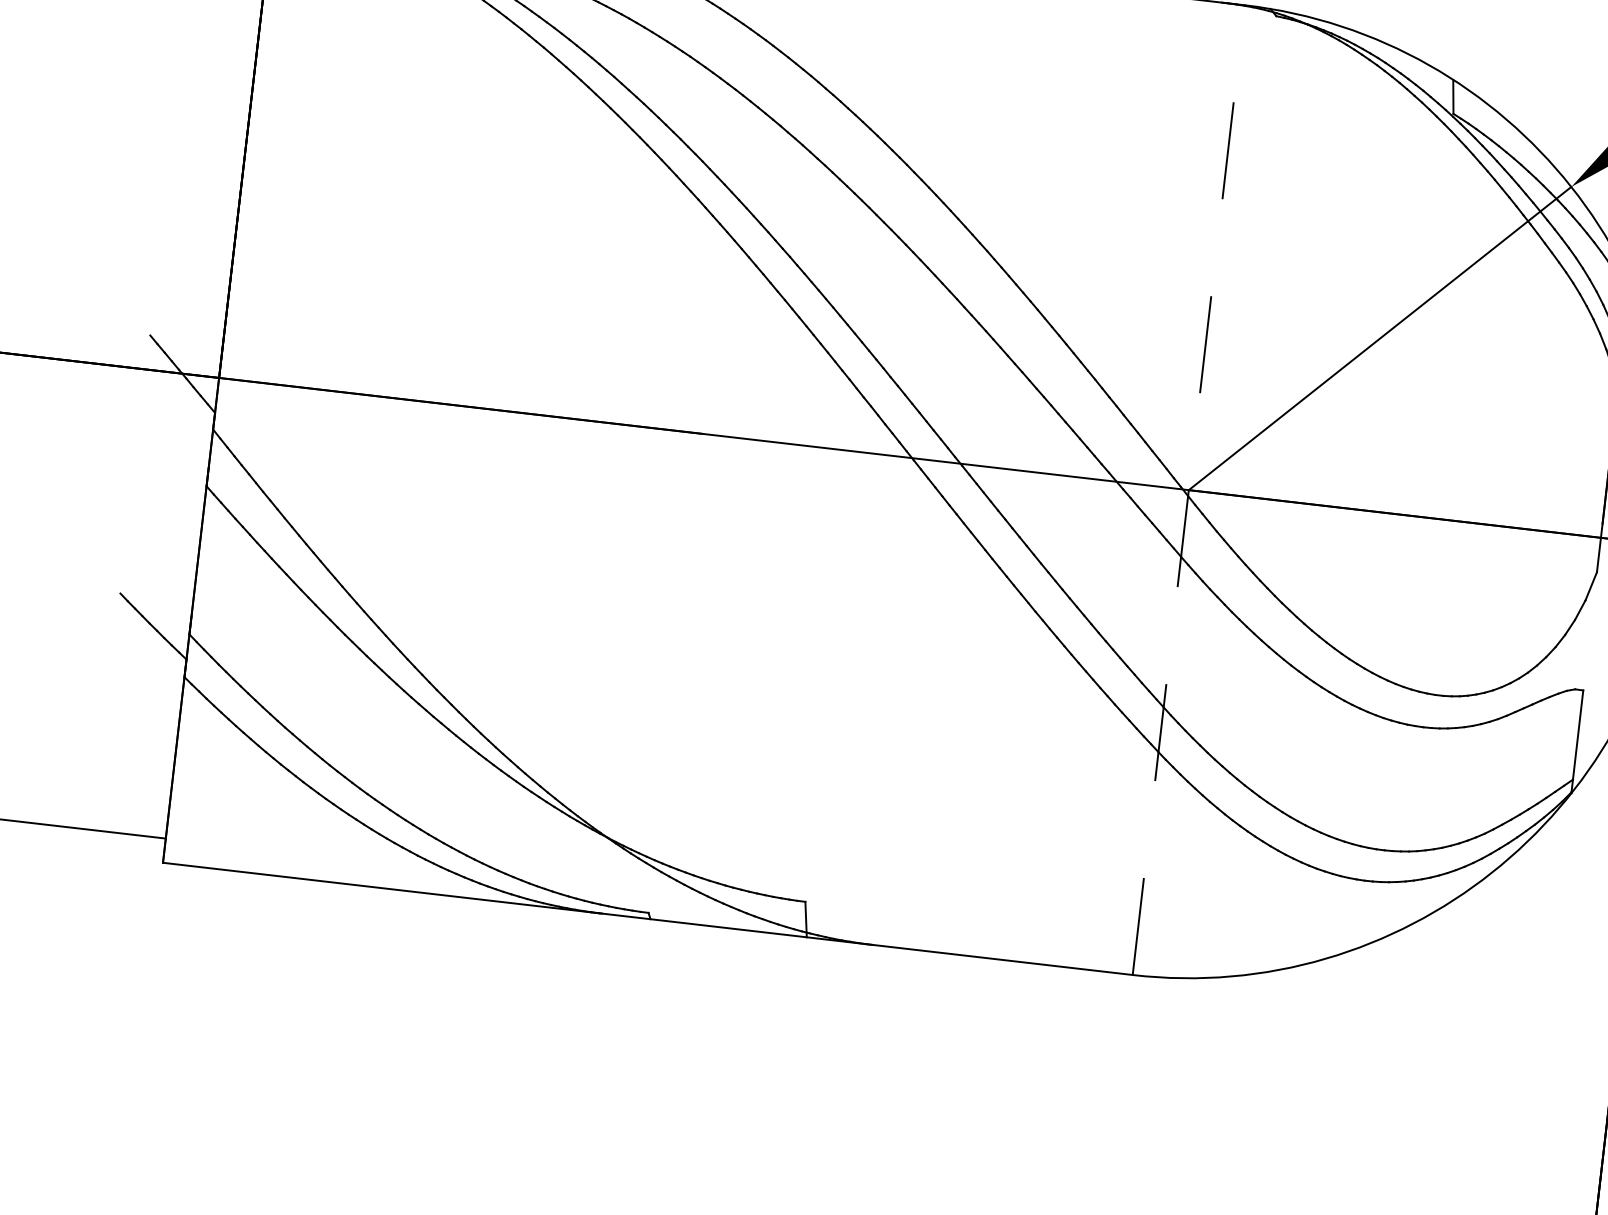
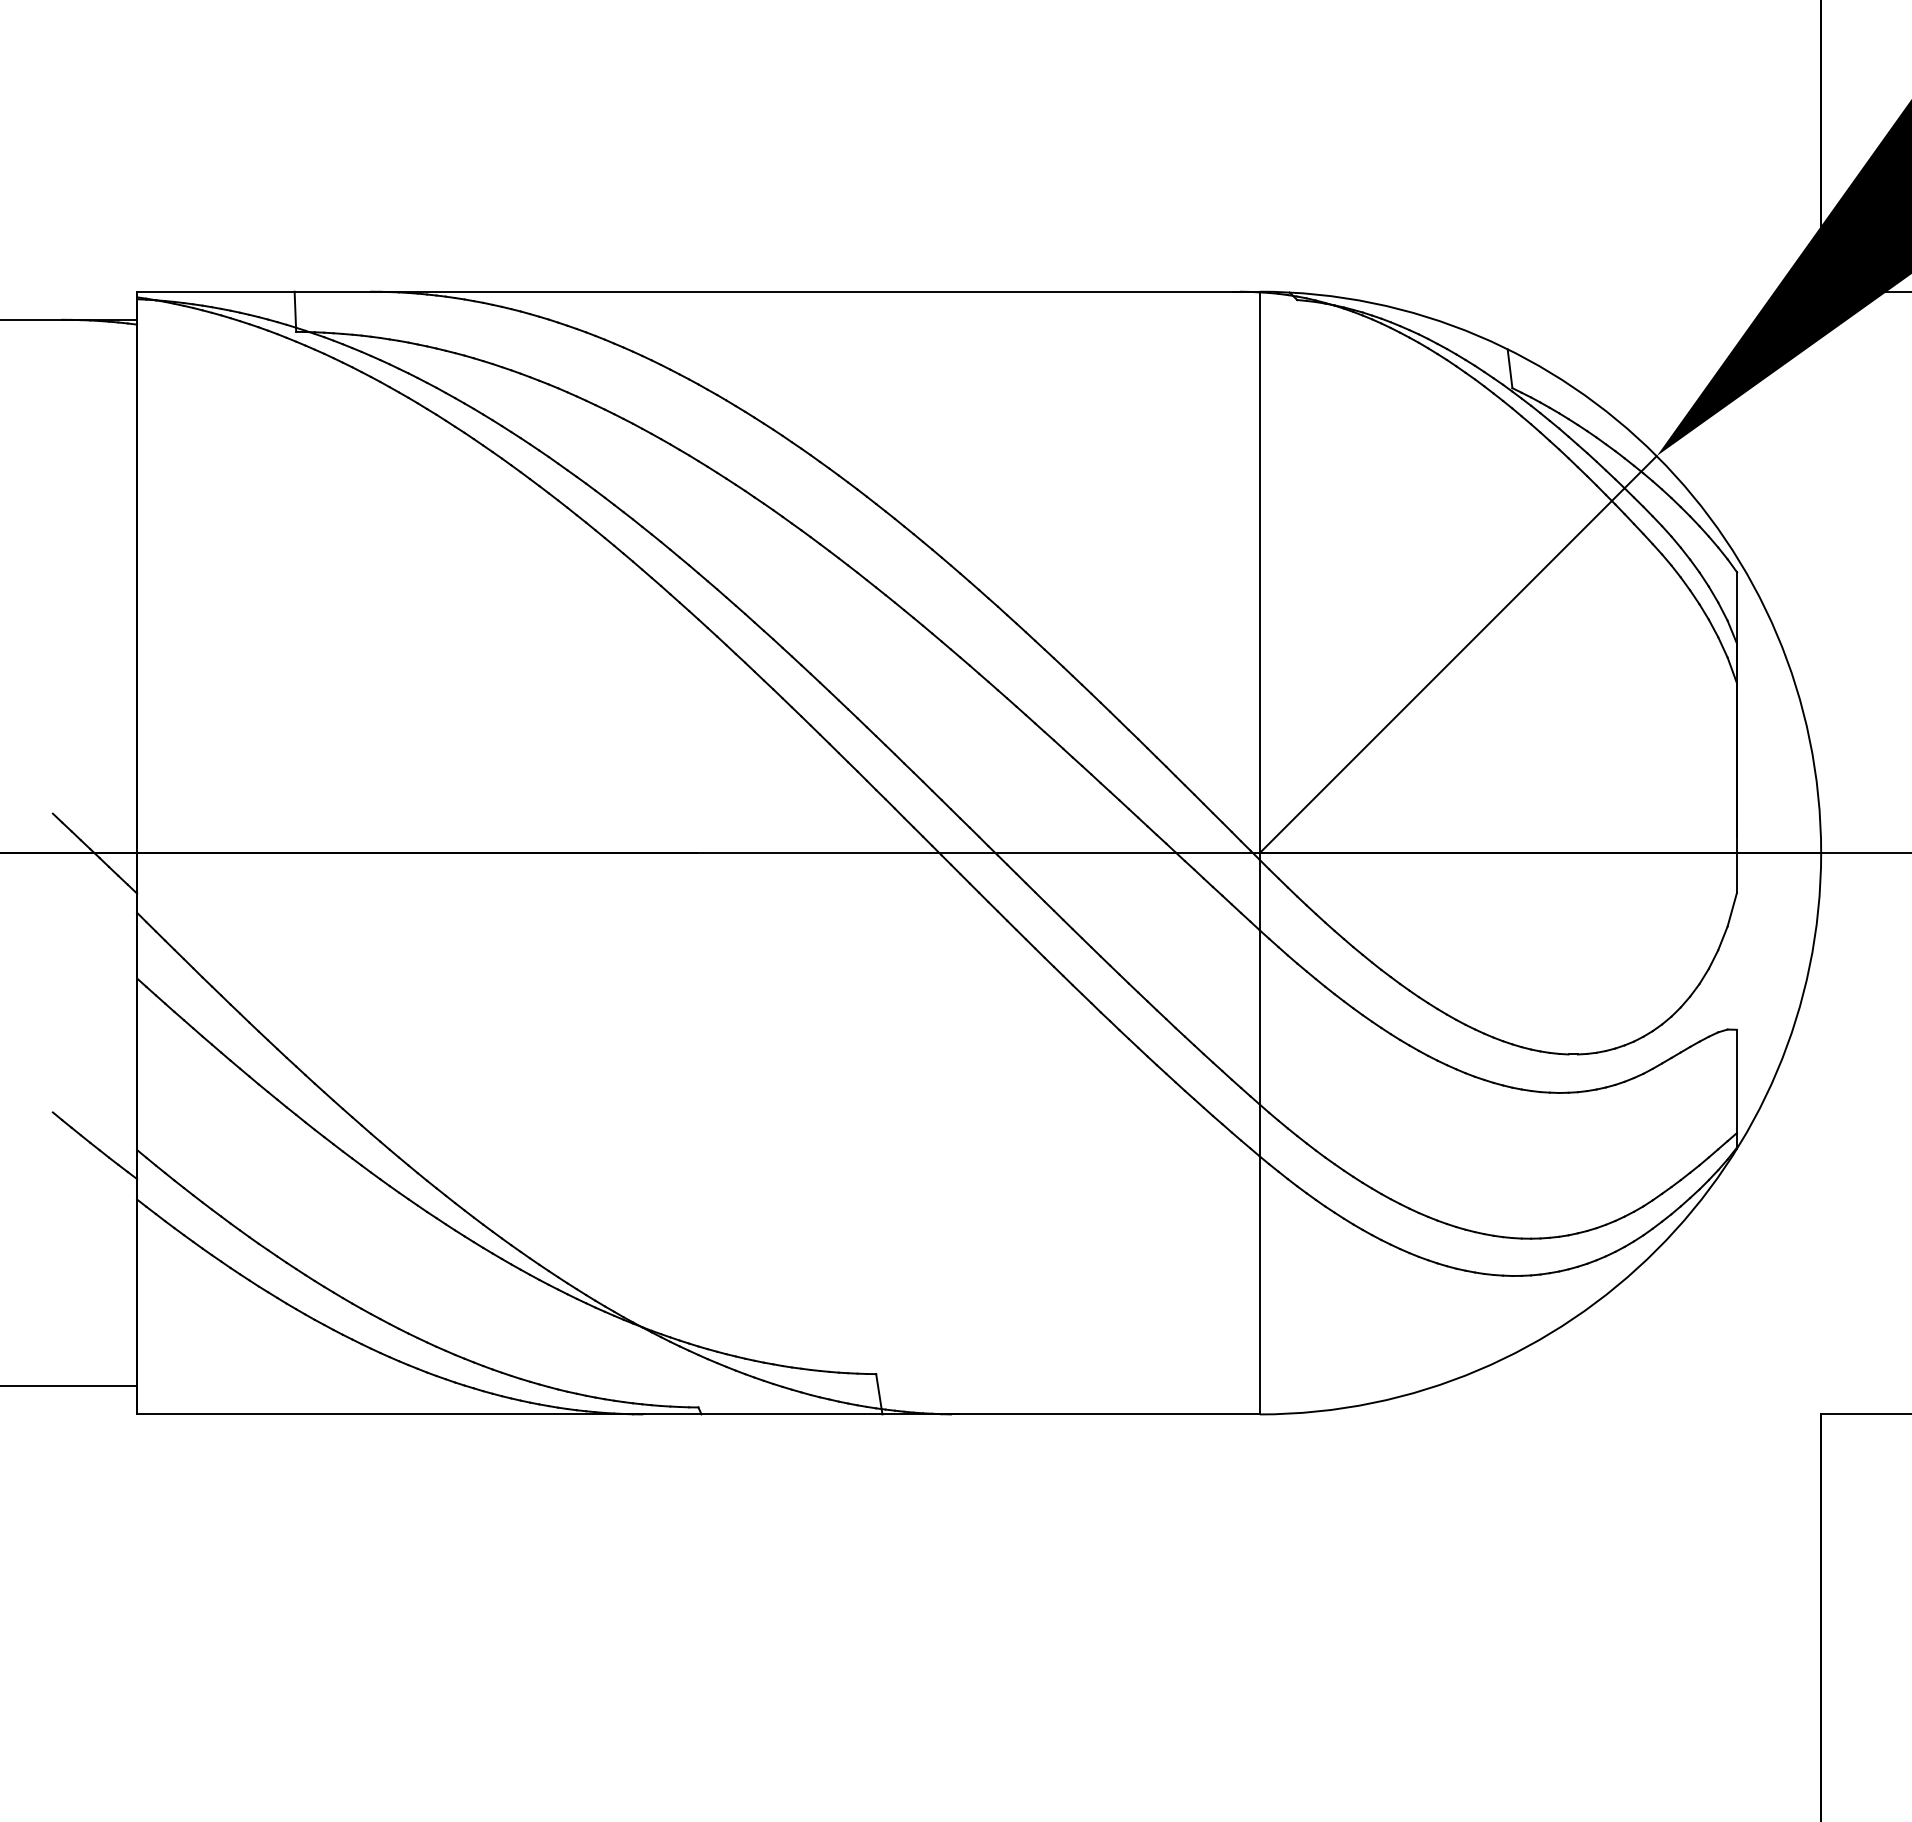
line: (1188, 489) -> (1259, 852), dashed -> solid

